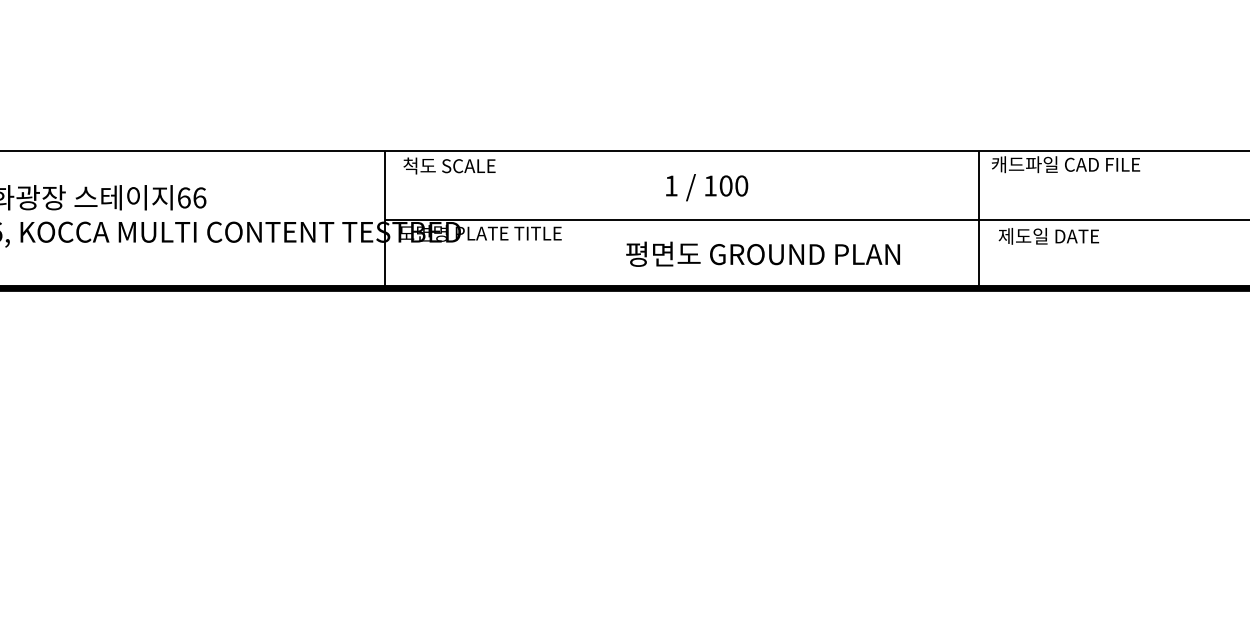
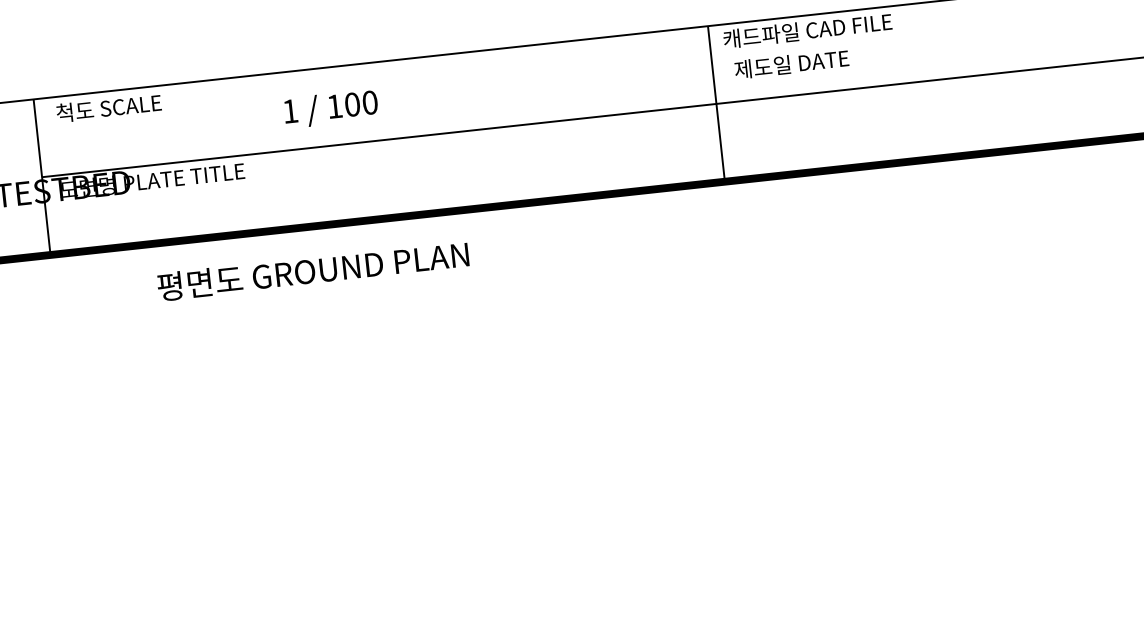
text: (707, 187) -> (331, 108), moved
text: (1048, 236) -> (791, 64), moved
text: (762, 253) -> (312, 270), moved

